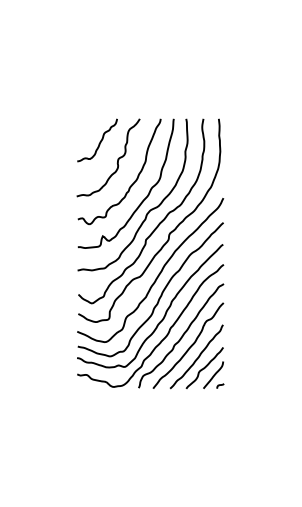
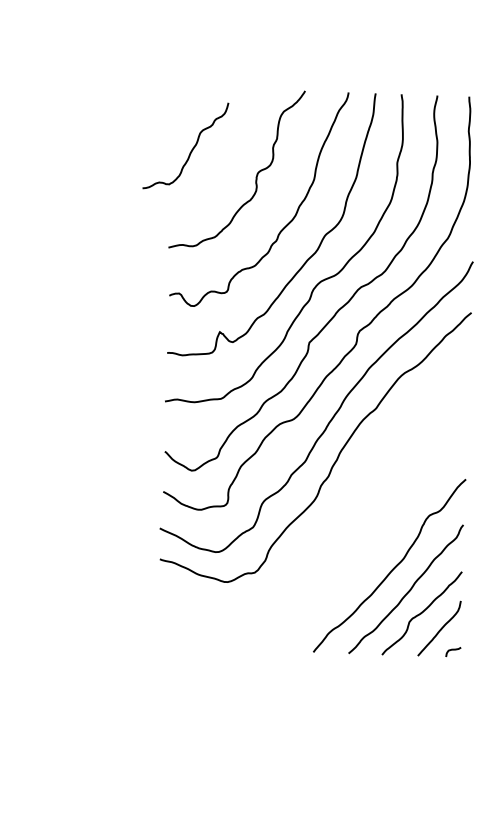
curve: (99, 141) -> (190, 148), moved
part: (158, 322) -> (329, 515), removed

